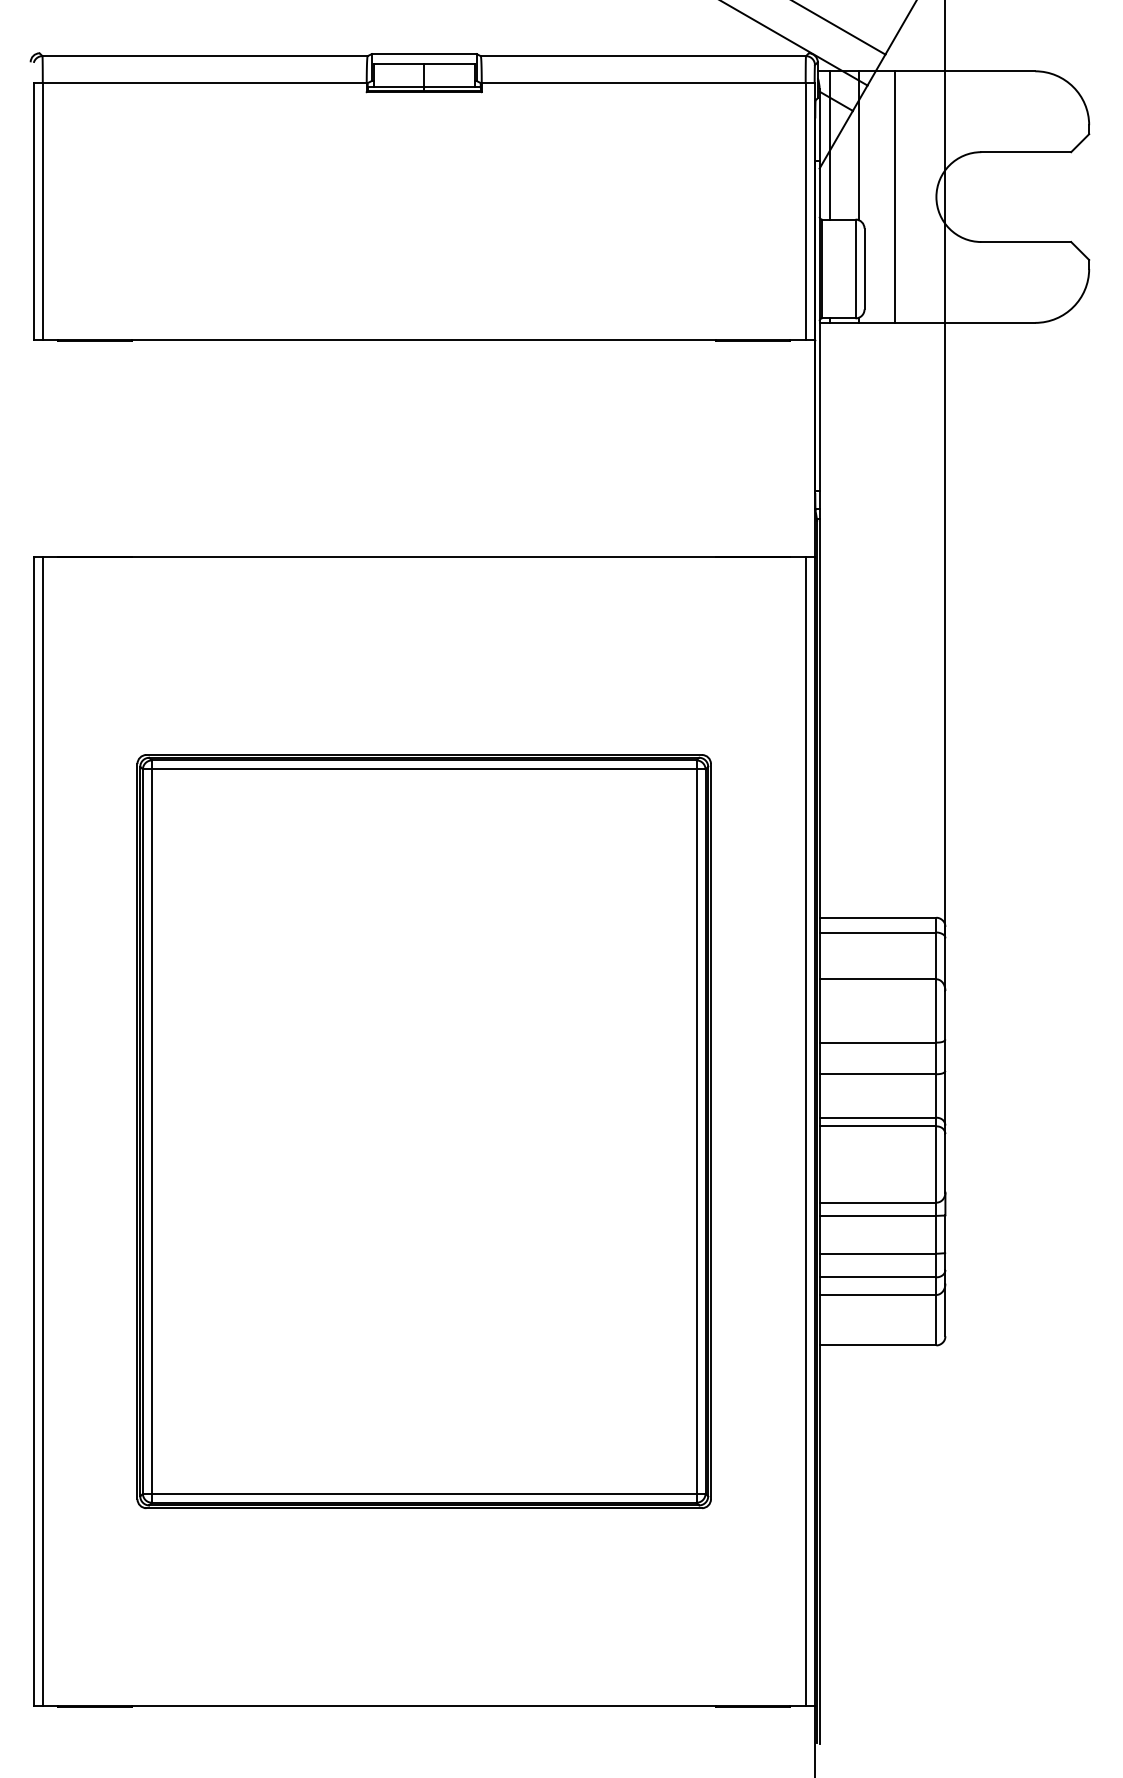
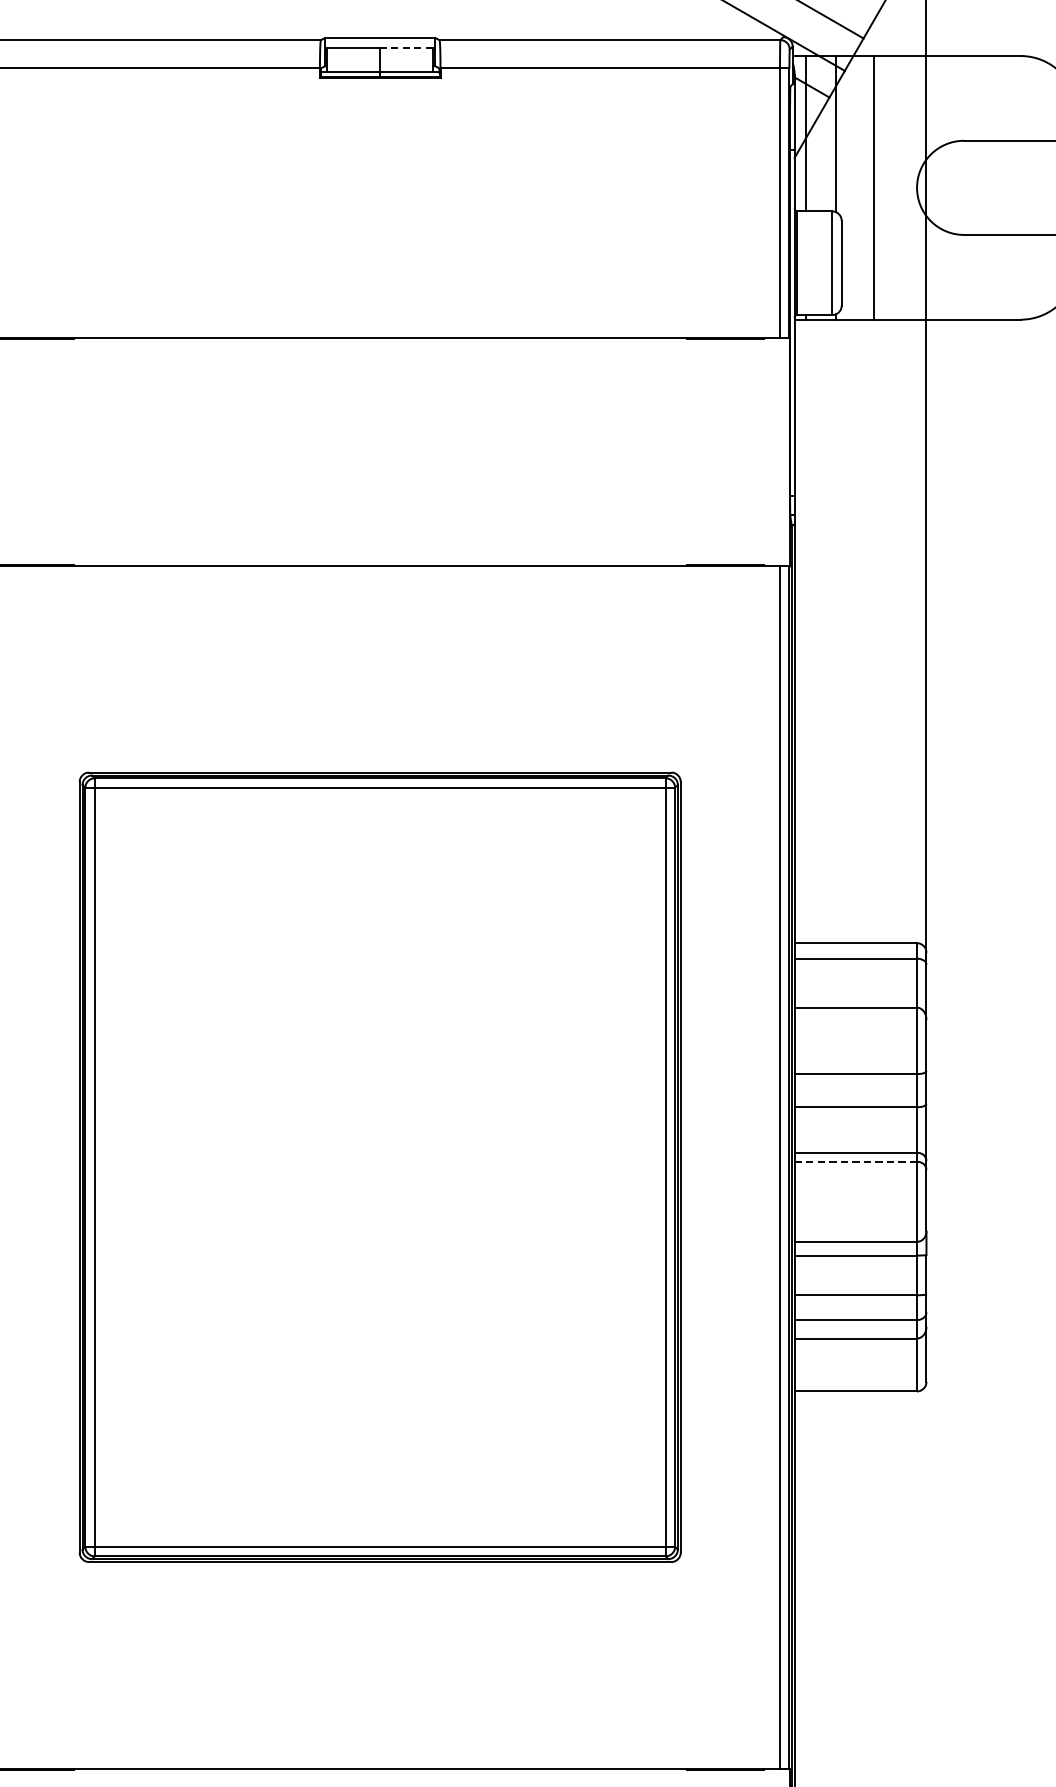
line: (448, 63) -> (405, 47), solid -> dashed
line: (878, 1126) -> (856, 1161), solid -> dashed

